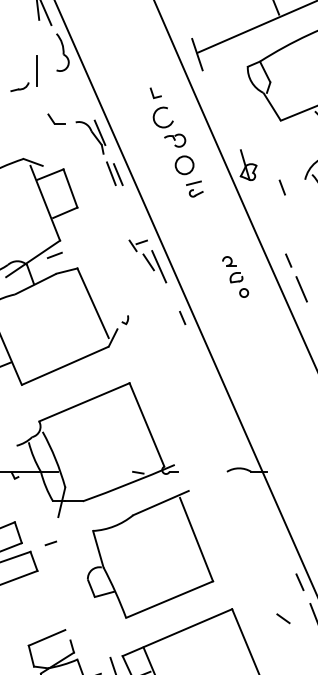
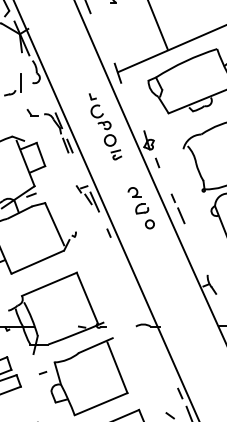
line: (282, 186) -> (157, 162), moved
part: (234, 277) -> (140, 208), size x1.67
line: (49, 544) -> (42, 373), moved

